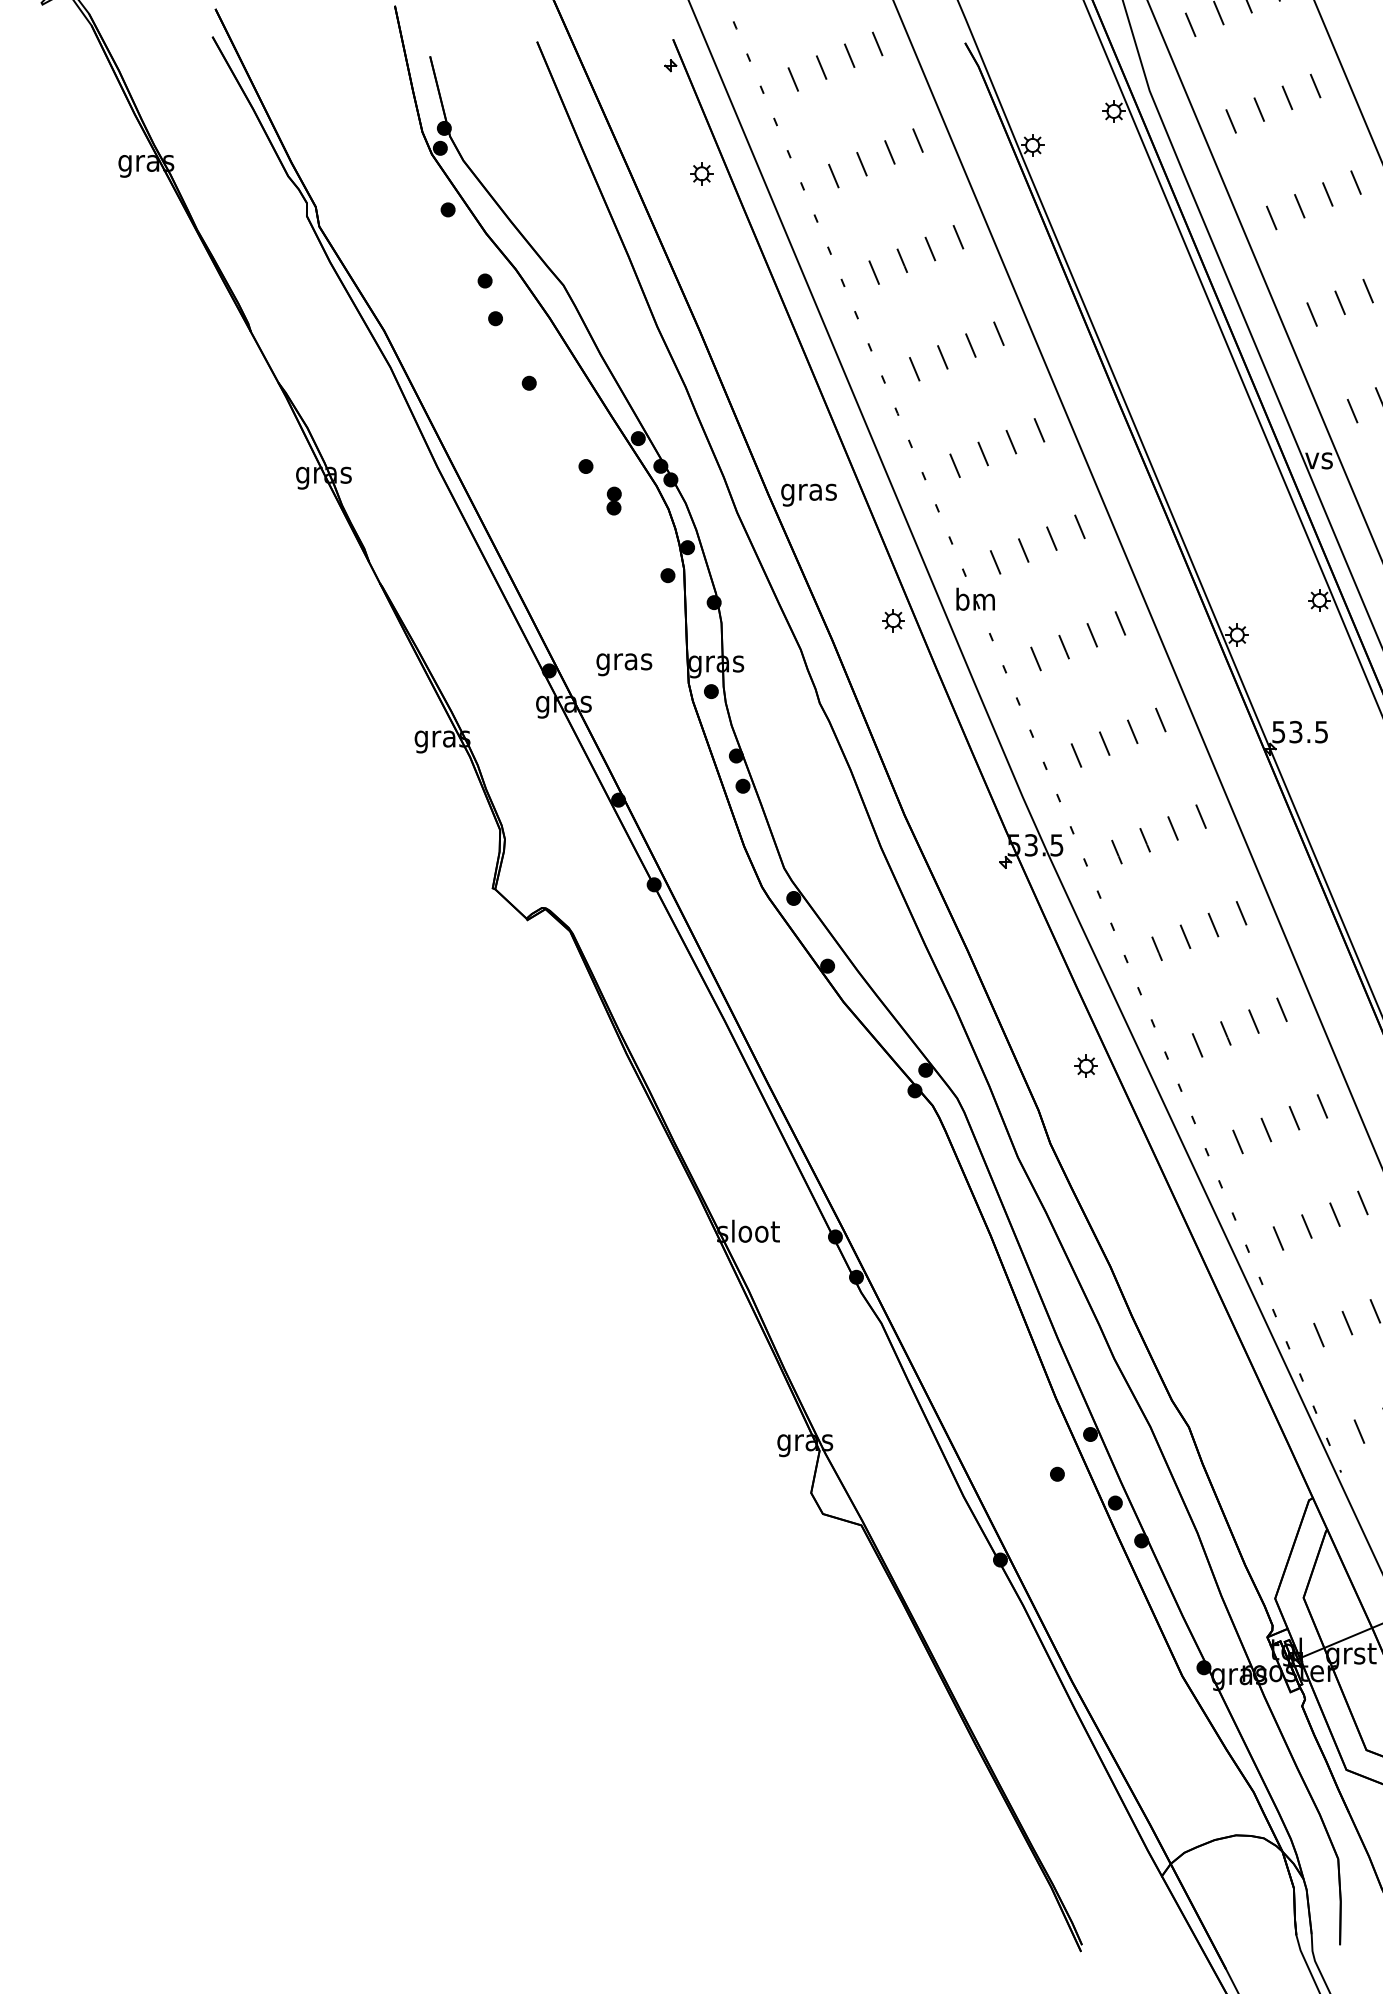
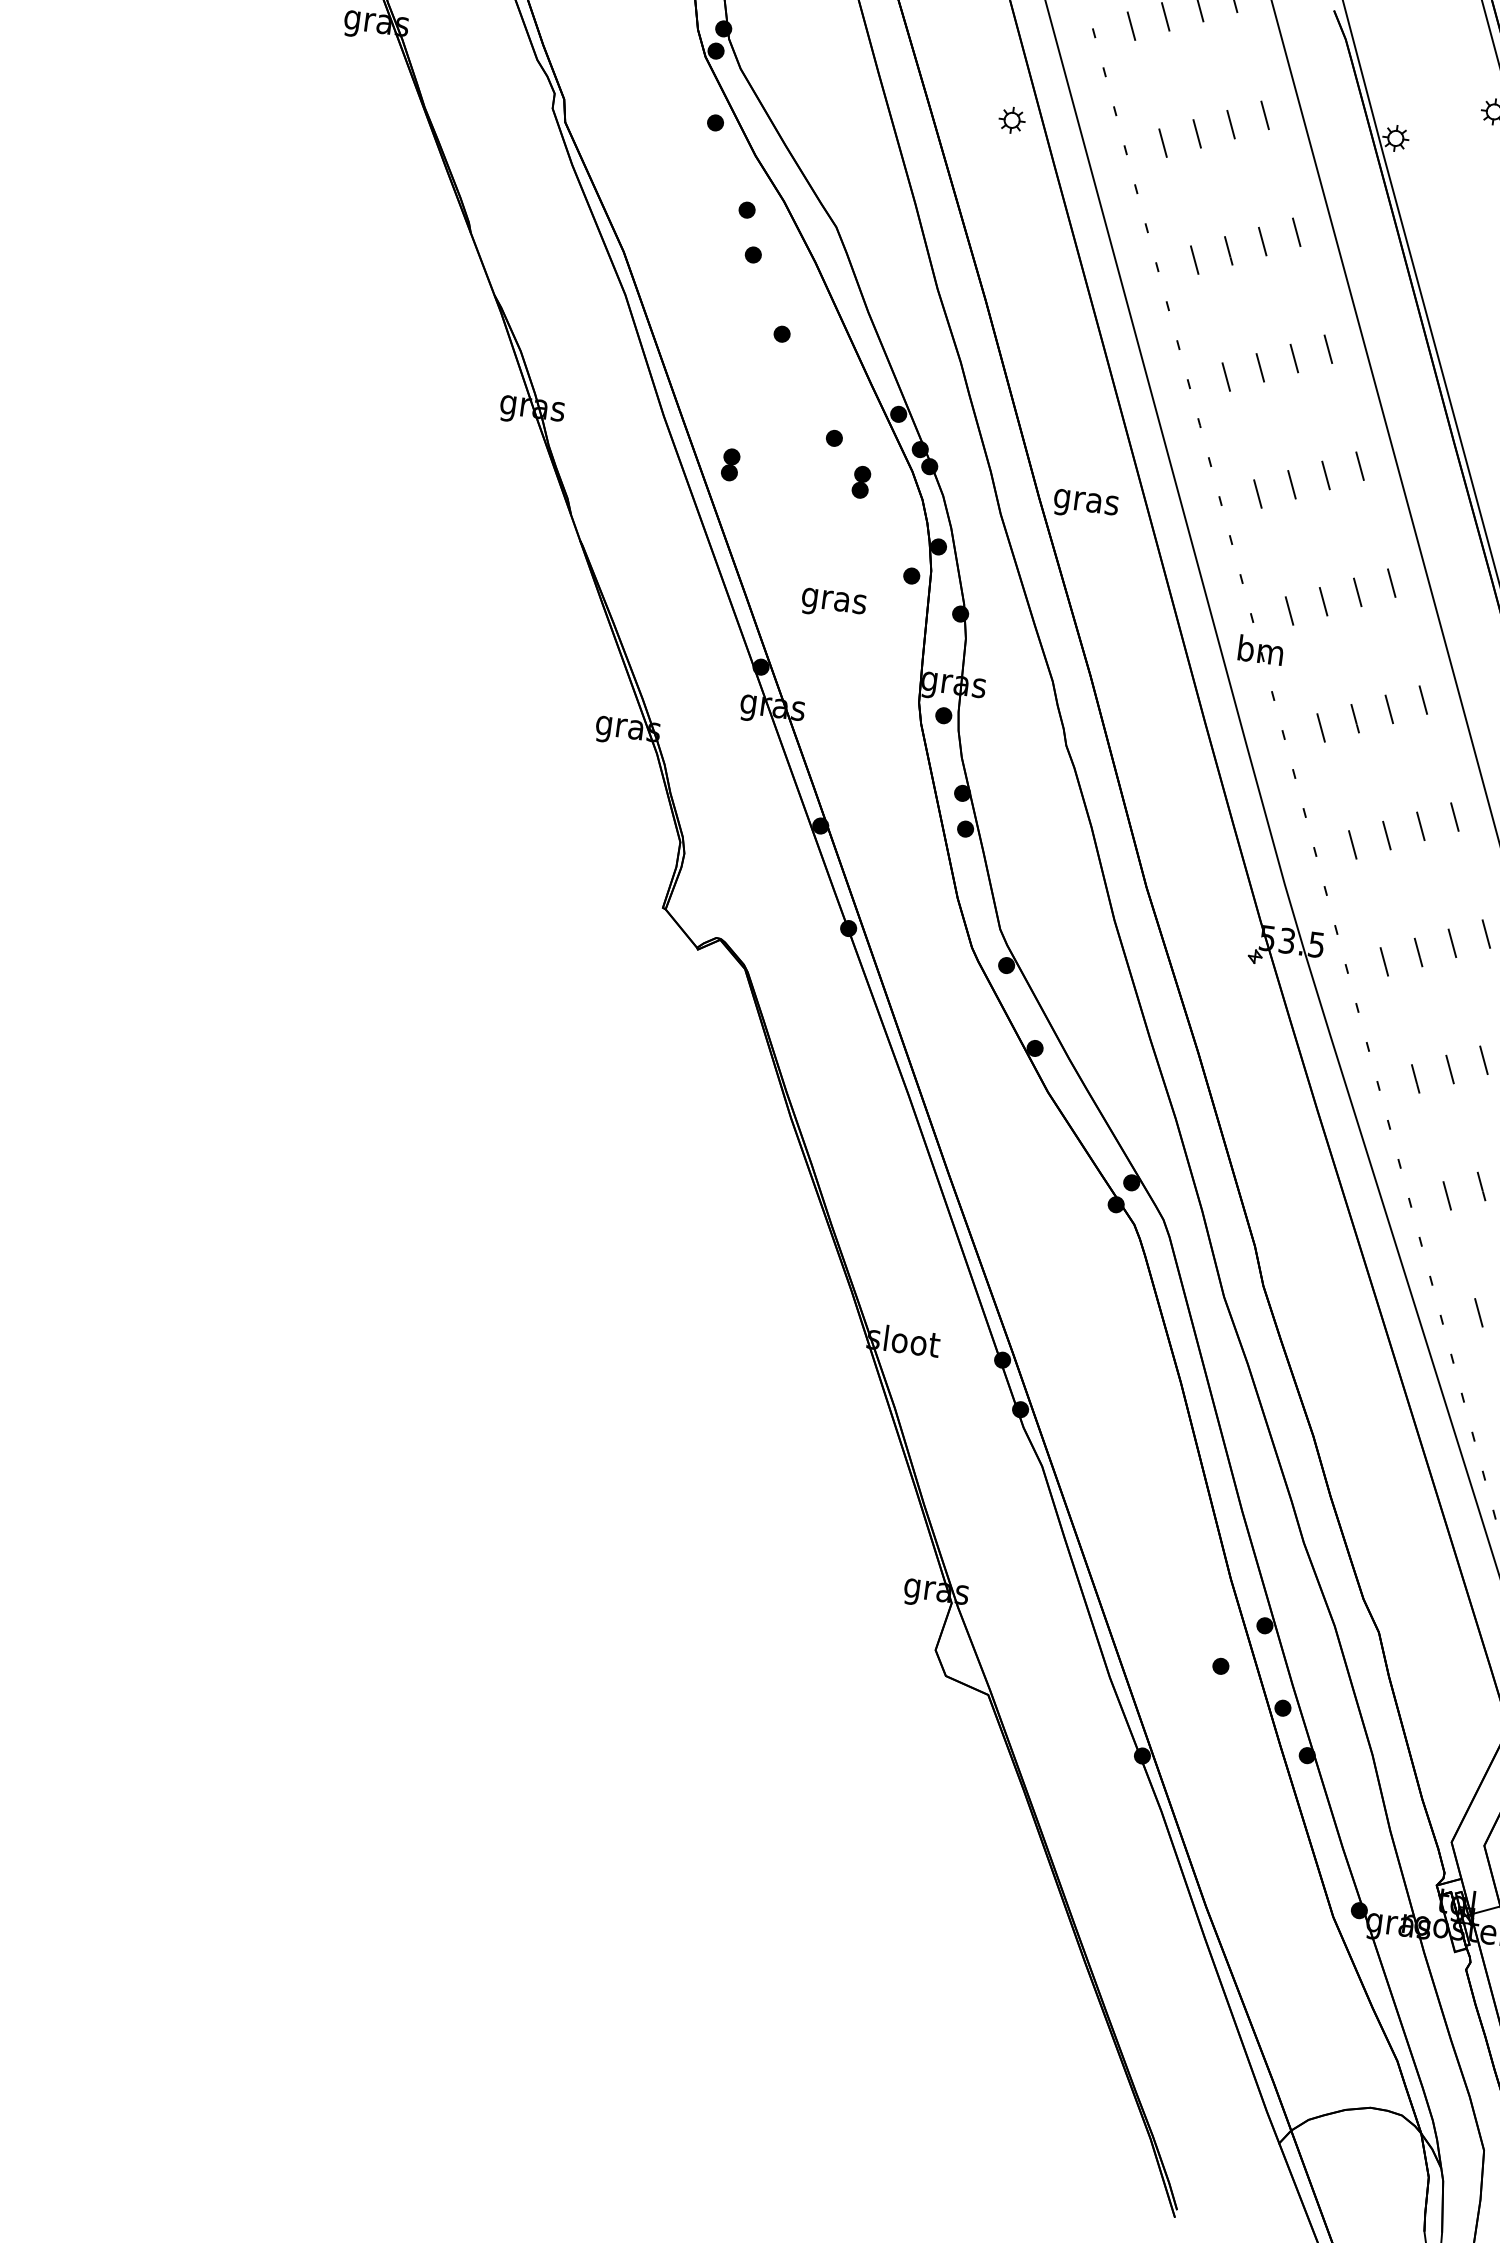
part: (499, 500) -> (730, 464), added
part: (893, 620) -> (1163, 662), removed
text: (624, 664) -> (833, 604), moved
part: (1085, 1065) -> (1315, 1201), removed

